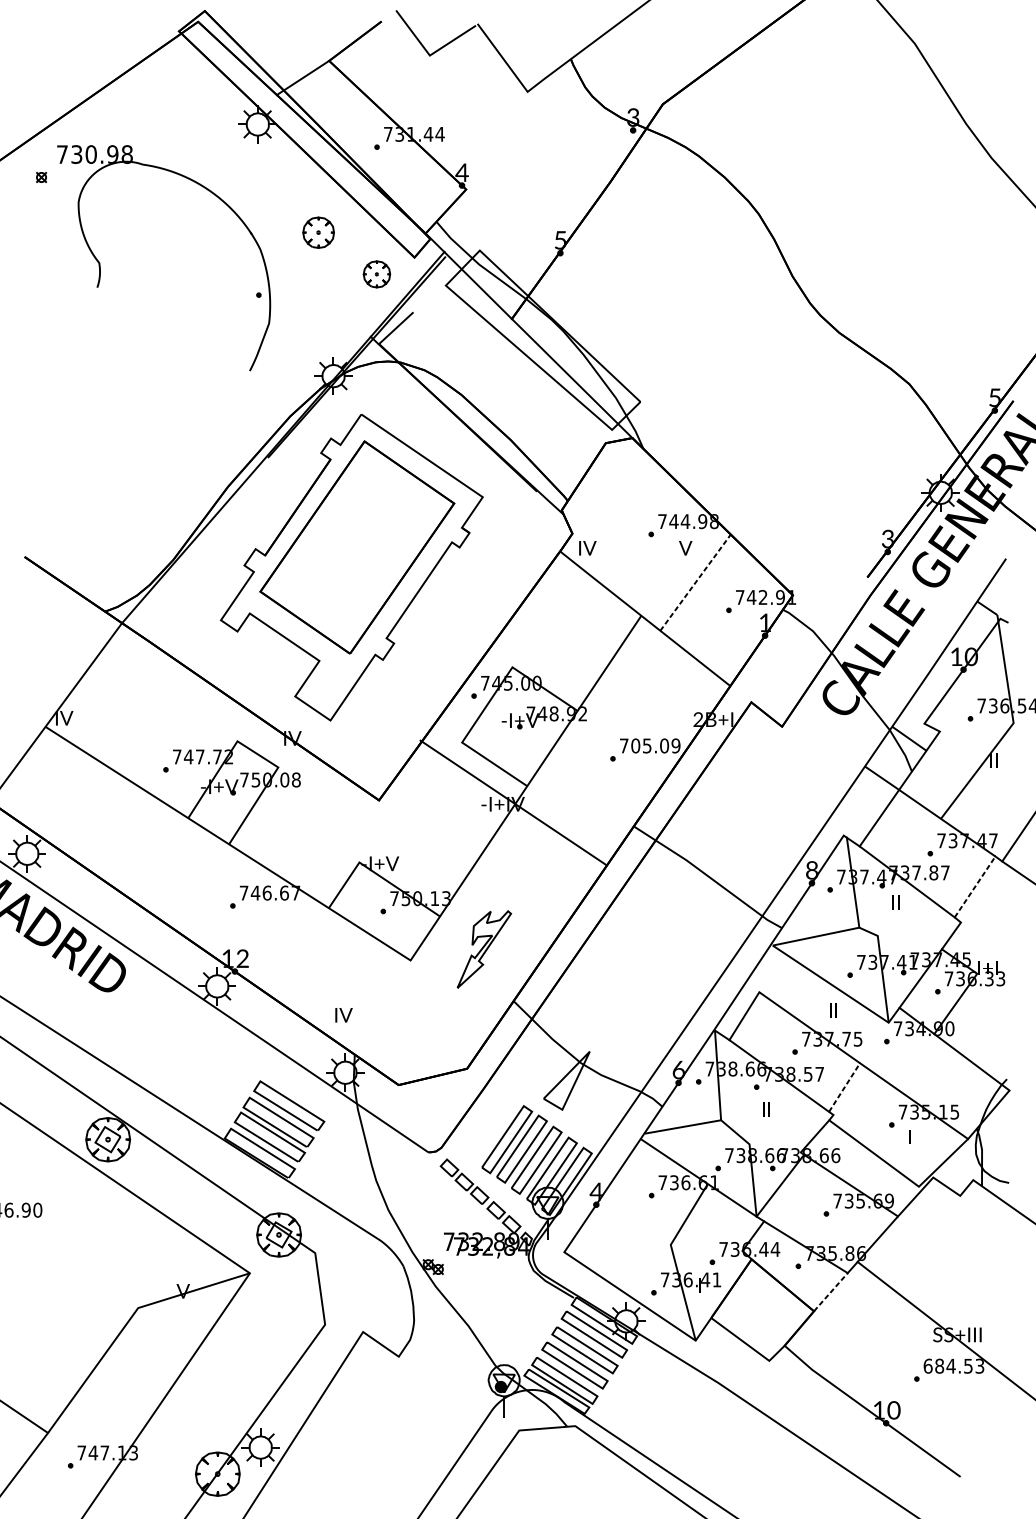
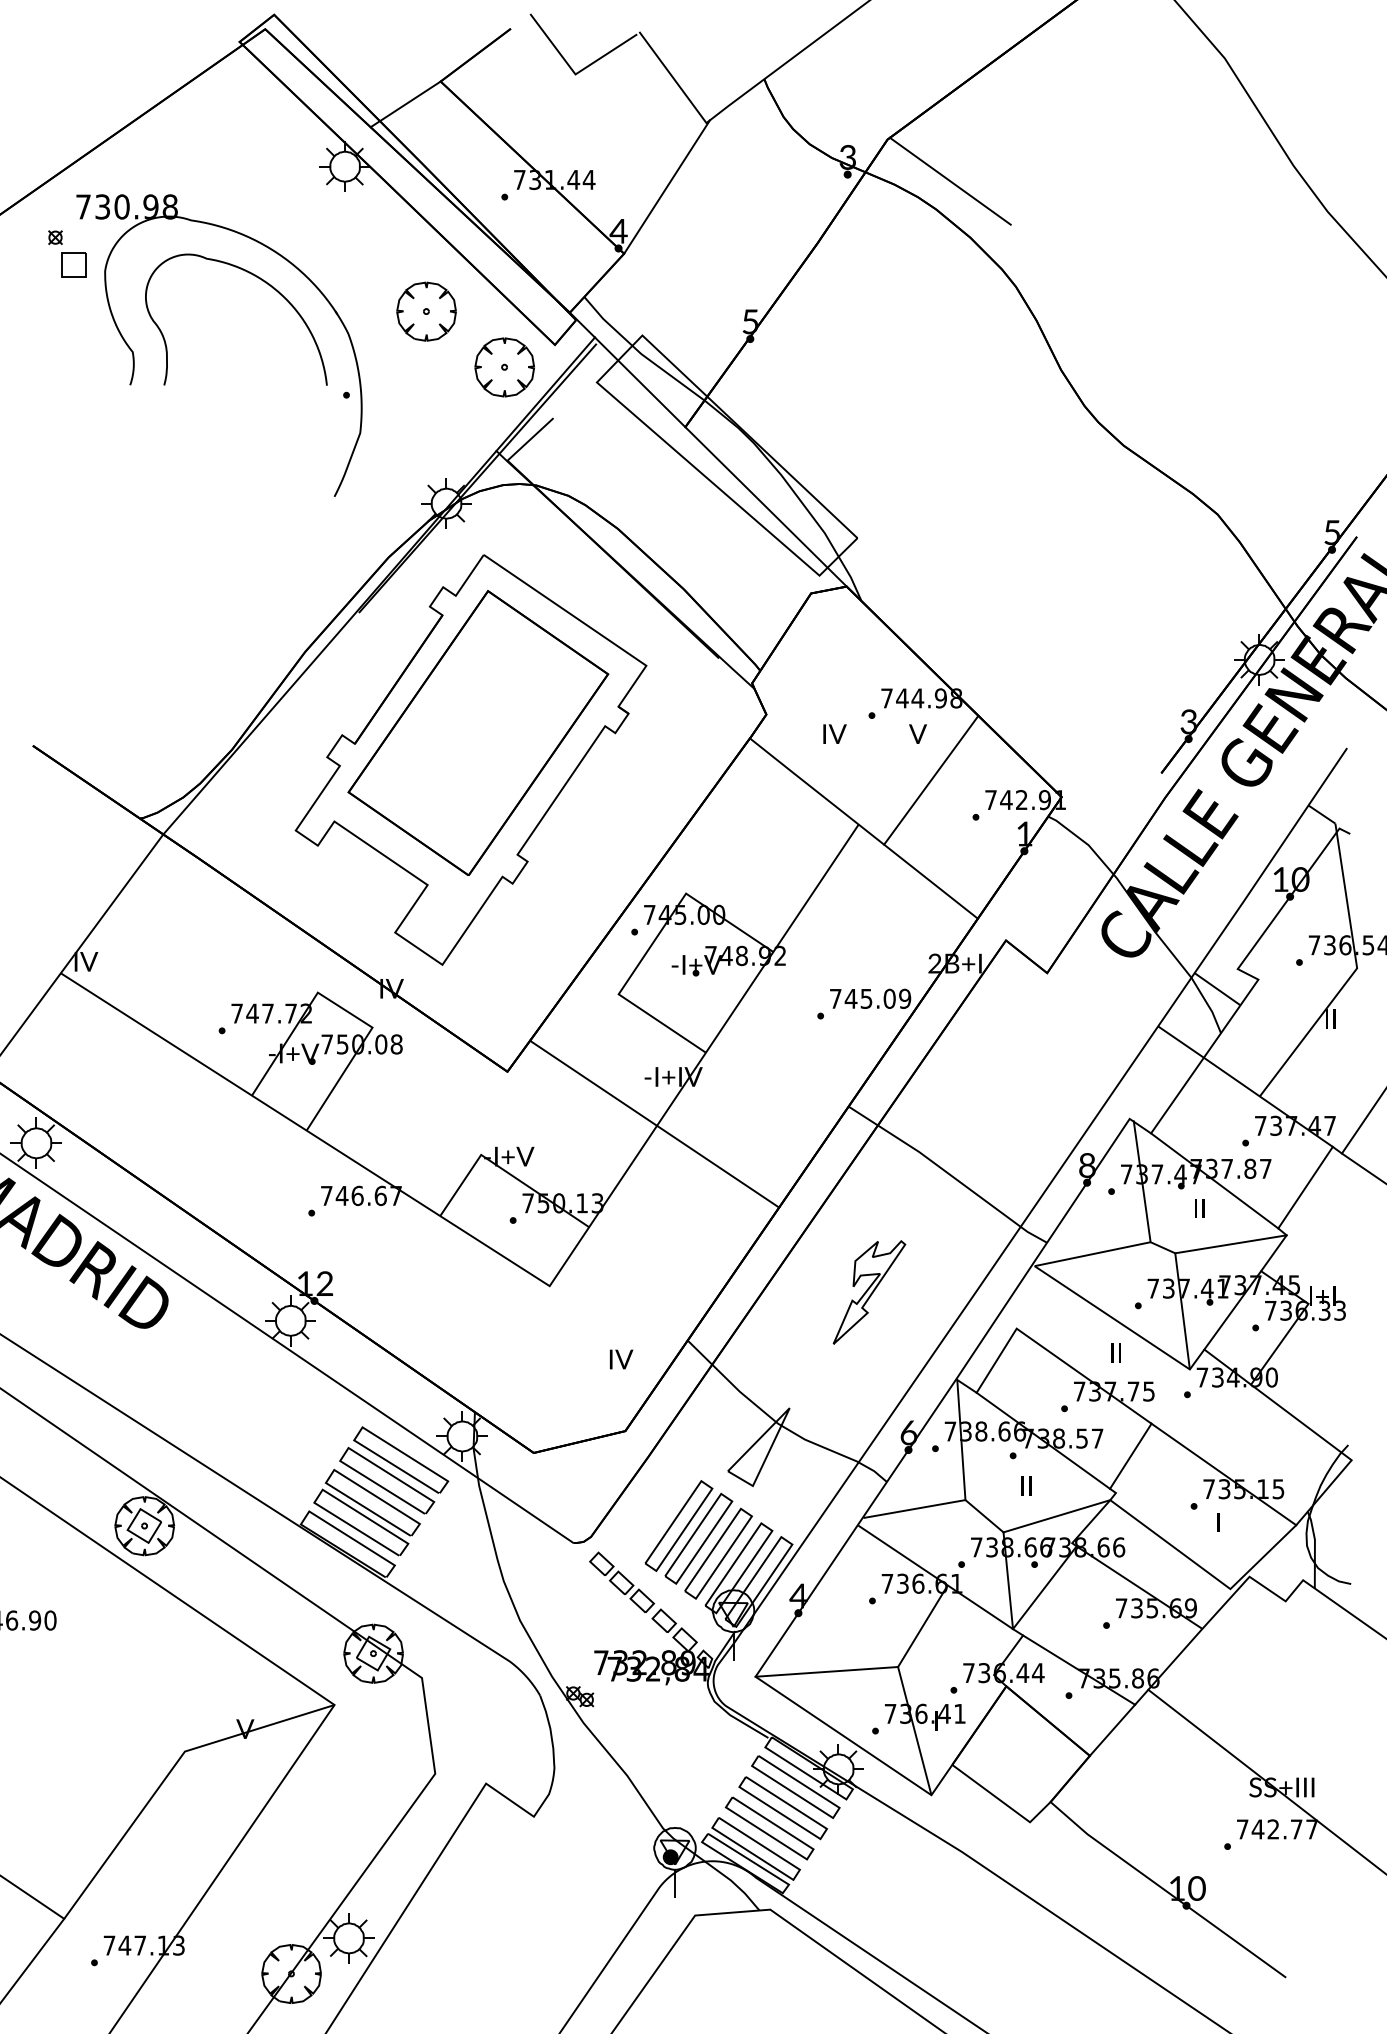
line: (709, 134) -> (949, 180), added
line: (497, 139) -> (666, 186), added
part: (54, 197) -> (73, 264), added
curve: (196, 210) -> (262, 281), added
part: (318, 232) -> (426, 311), size x1.43
part: (376, 274) -> (504, 367), size x1.67
text: (587, 547) -> (834, 733), moved
line: (695, 582) -> (931, 780), dashed -> solid
text: (635, 745) -> (850, 998), 705.09 -> 745.09
line: (513, 802) -> (654, 1123), moved
line: (975, 886) -> (1305, 1187), dashed -> solid
line: (919, 929) -> (1230, 1244), added
part: (484, 949) -> (869, 1292), moved
text: (343, 1015) -> (621, 1359), moved
line: (301, 1086) -> (403, 1454), added
line: (844, 1087) -> (1130, 1456), dashed -> solid
line: (789, 1132) -> (1056, 1516), added
line: (617, 1248) -> (826, 1671), added
line: (830, 1291) -> (1112, 1729), dashed -> solid
text: (953, 1366) -> (1276, 1829), 684.53 -> 742.77

